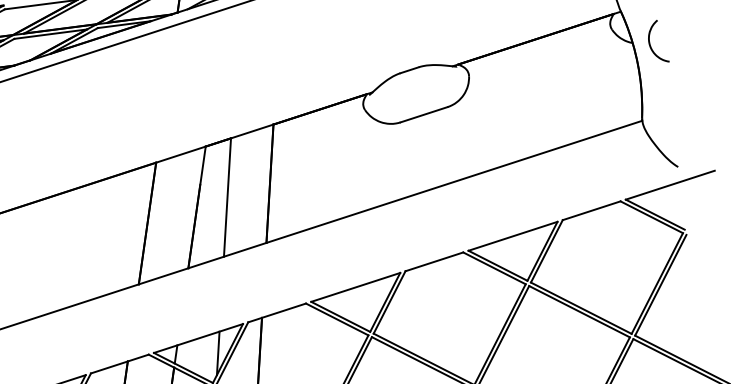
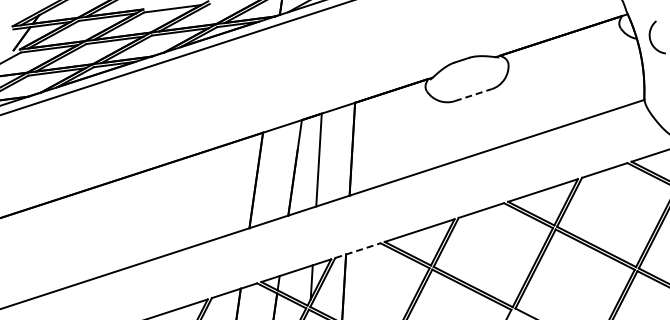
line: (424, 113) -> (473, 94), solid -> dashed
line: (276, 312) -> (357, 250), solid -> dashed

